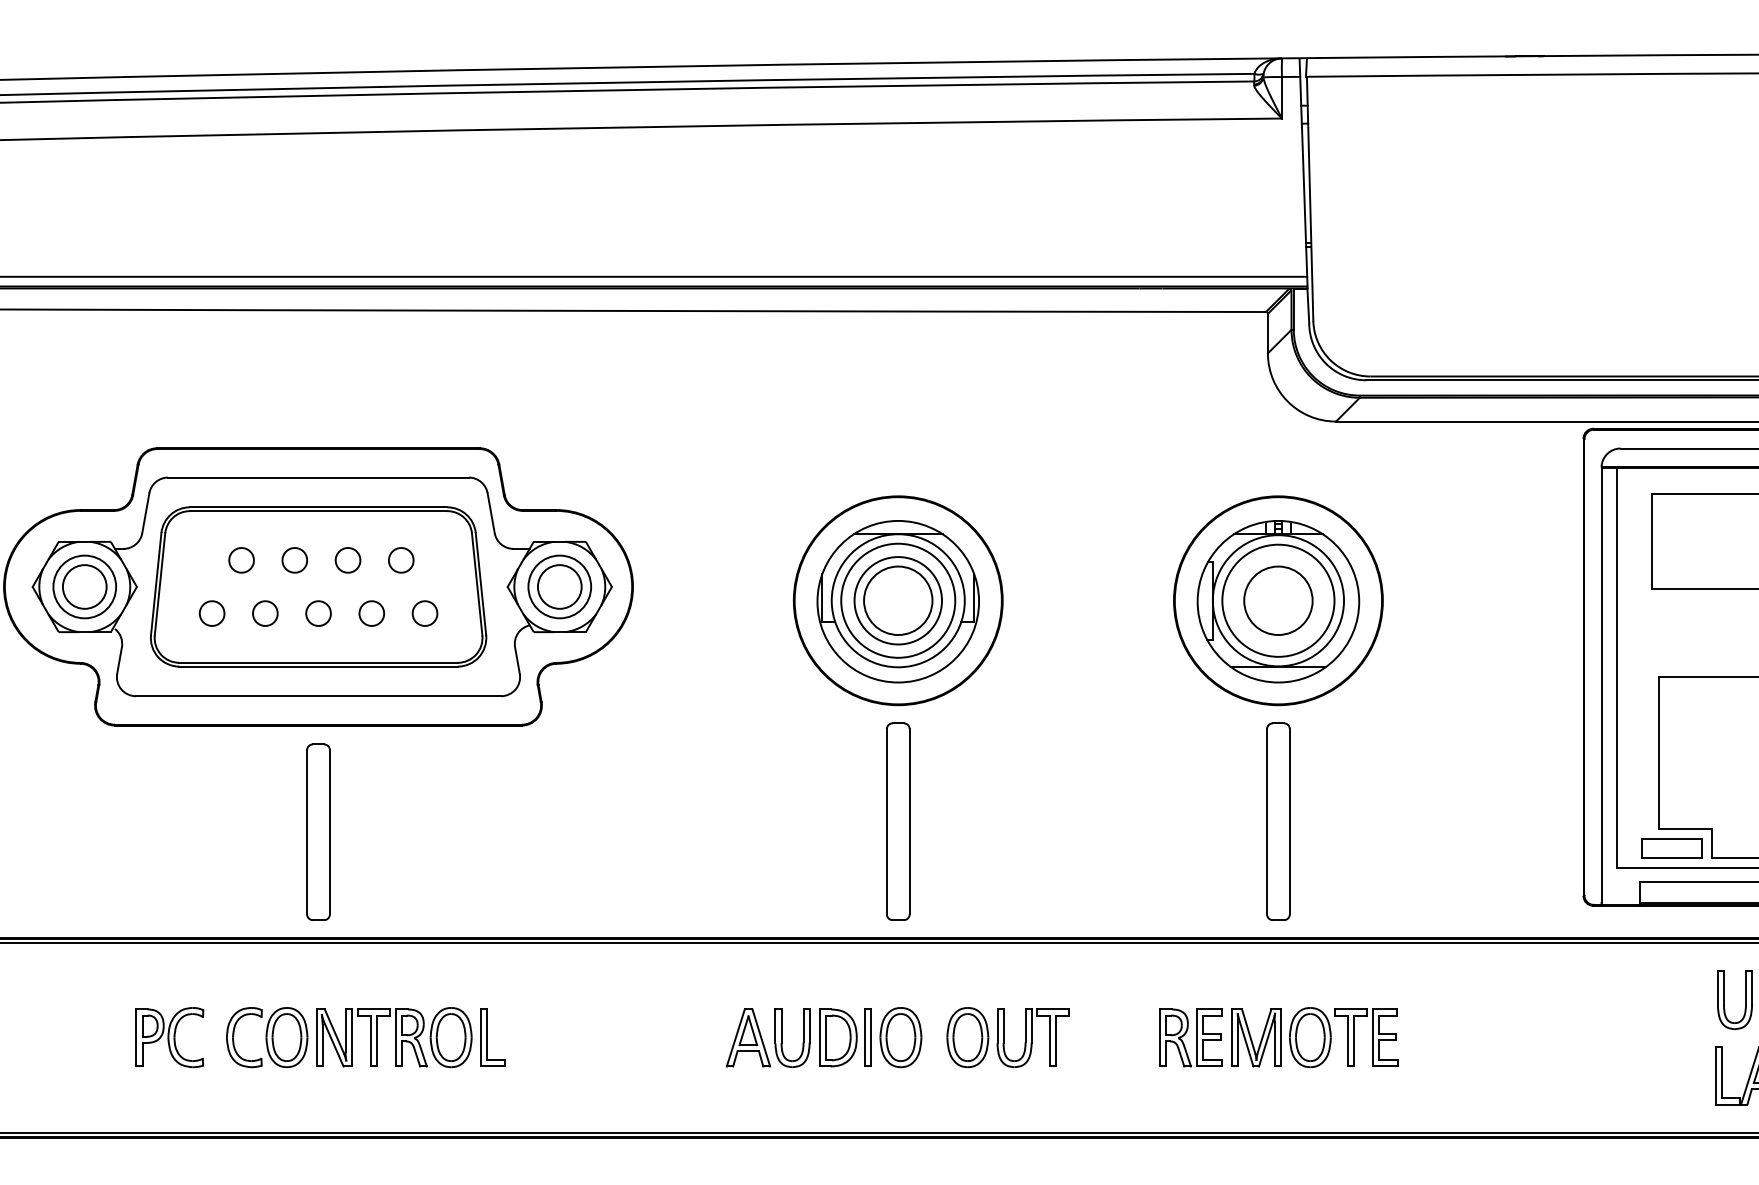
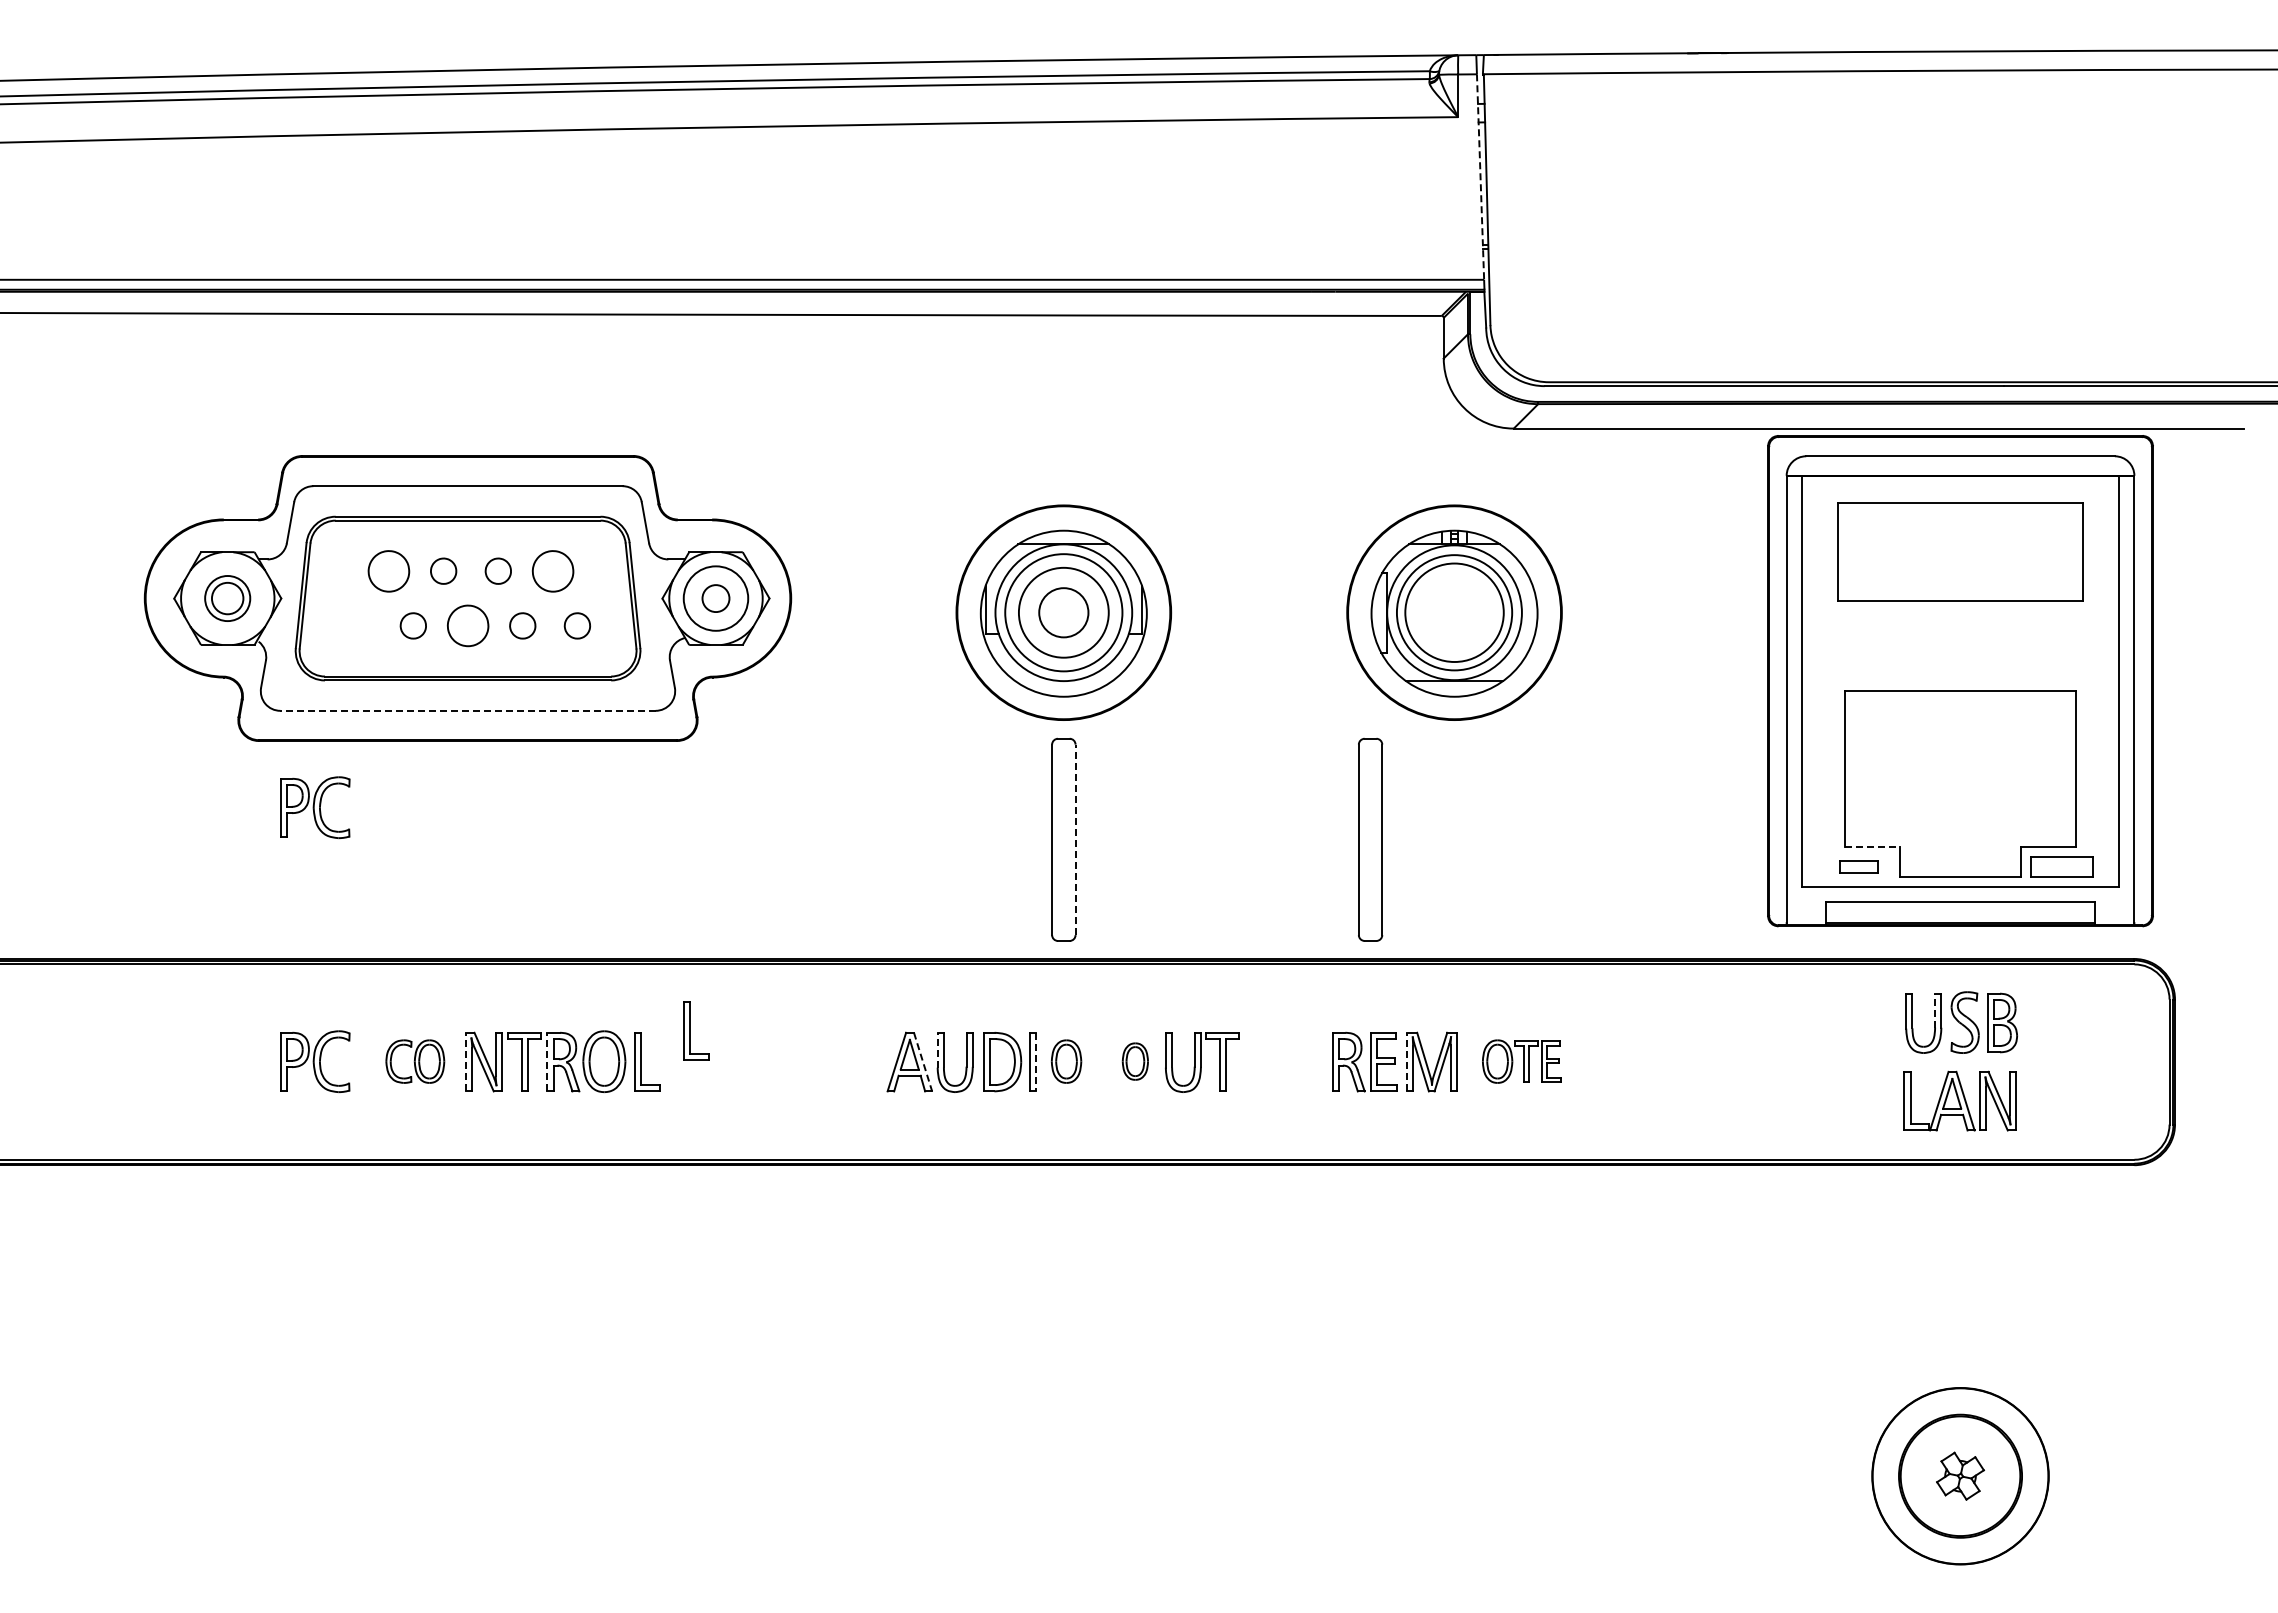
line: (1303, 177) -> (1480, 177), solid -> dashed
part: (241, 559) -> (388, 570), size x1.6
part: (400, 559) -> (552, 570), size x1.6
part: (84, 586) -> (227, 598), size x0.7
circle: (559, 586) -> (715, 598), size x0.6
circle: (897, 600) -> (1063, 612), size x0.7
circle: (1278, 600) -> (1454, 612), size x1.4
part: (211, 613) -> (358, 625), removed
part: (318, 613) -> (467, 625), size x1.6
line: (319, 695) -> (468, 710), solid -> dashed
part: (170, 790) -> (315, 807), added
line: (909, 821) -> (1075, 839), solid -> dashed
part: (1278, 821) -> (1370, 839), moved
line: (1686, 829) -> (1873, 847), solid -> dashed
part: (318, 832) -> (467, 850), removed
part: (1671, 847) -> (1858, 866), size x0.6
line: (1746, 987) -> (1935, 1010), solid -> dashed
part: (540, 1007) -> (696, 1030), added
line: (775, 1025) -> (937, 1049), solid -> dashed
part: (267, 1037) -> (415, 1061), size x0.7
line: (317, 1037) -> (466, 1061), solid -> dashed
line: (395, 1037) -> (547, 1061), solid -> dashed
part: (900, 1037) -> (1066, 1061), size x0.7
part: (967, 1037) -> (1135, 1061), size x0.6
line: (1231, 1037) -> (1406, 1061), solid -> dashed
part: (1343, 1037) -> (1521, 1061), size x0.7
line: (761, 1038) -> (923, 1062), solid -> dashed
line: (871, 1038) -> (1036, 1062), solid -> dashed

